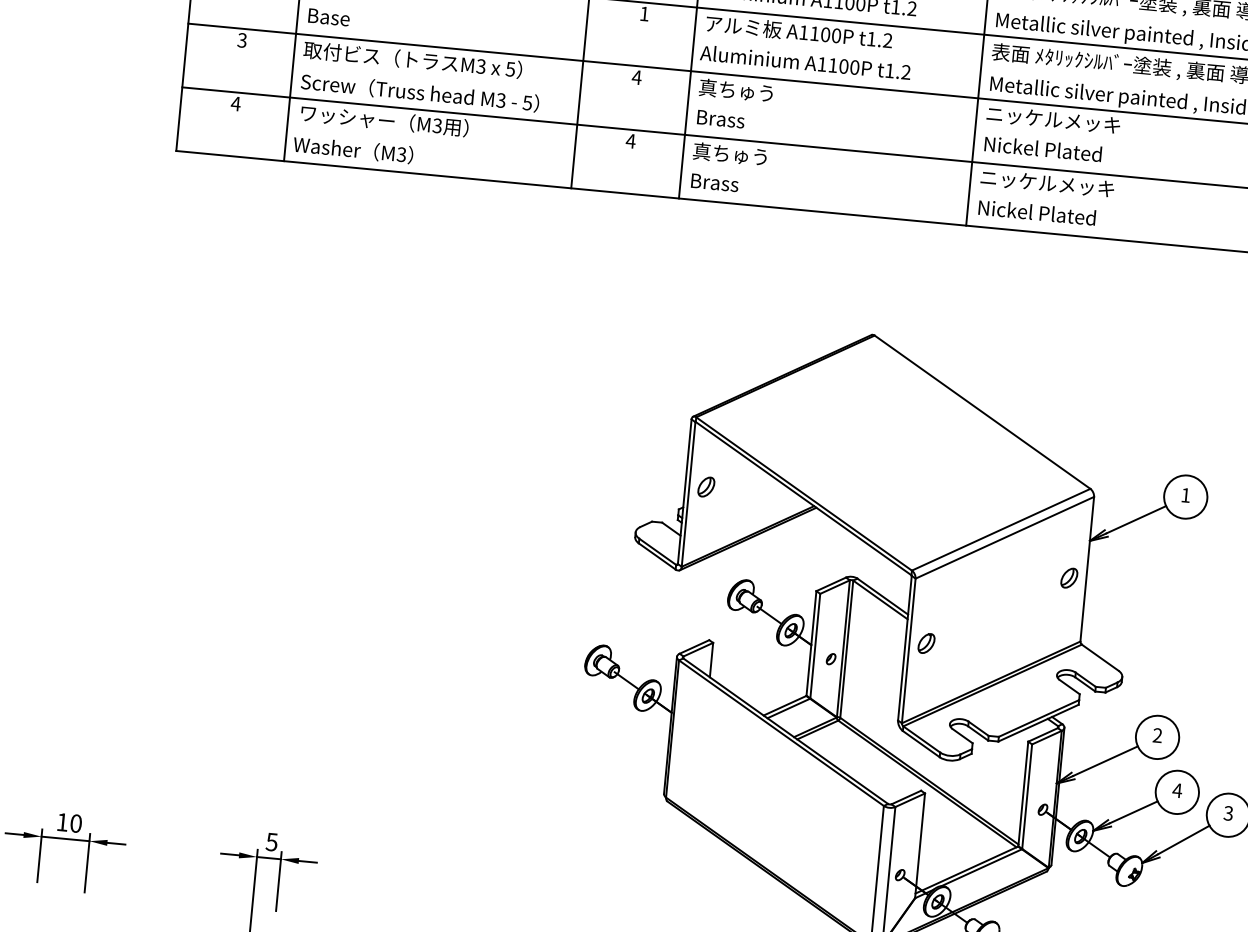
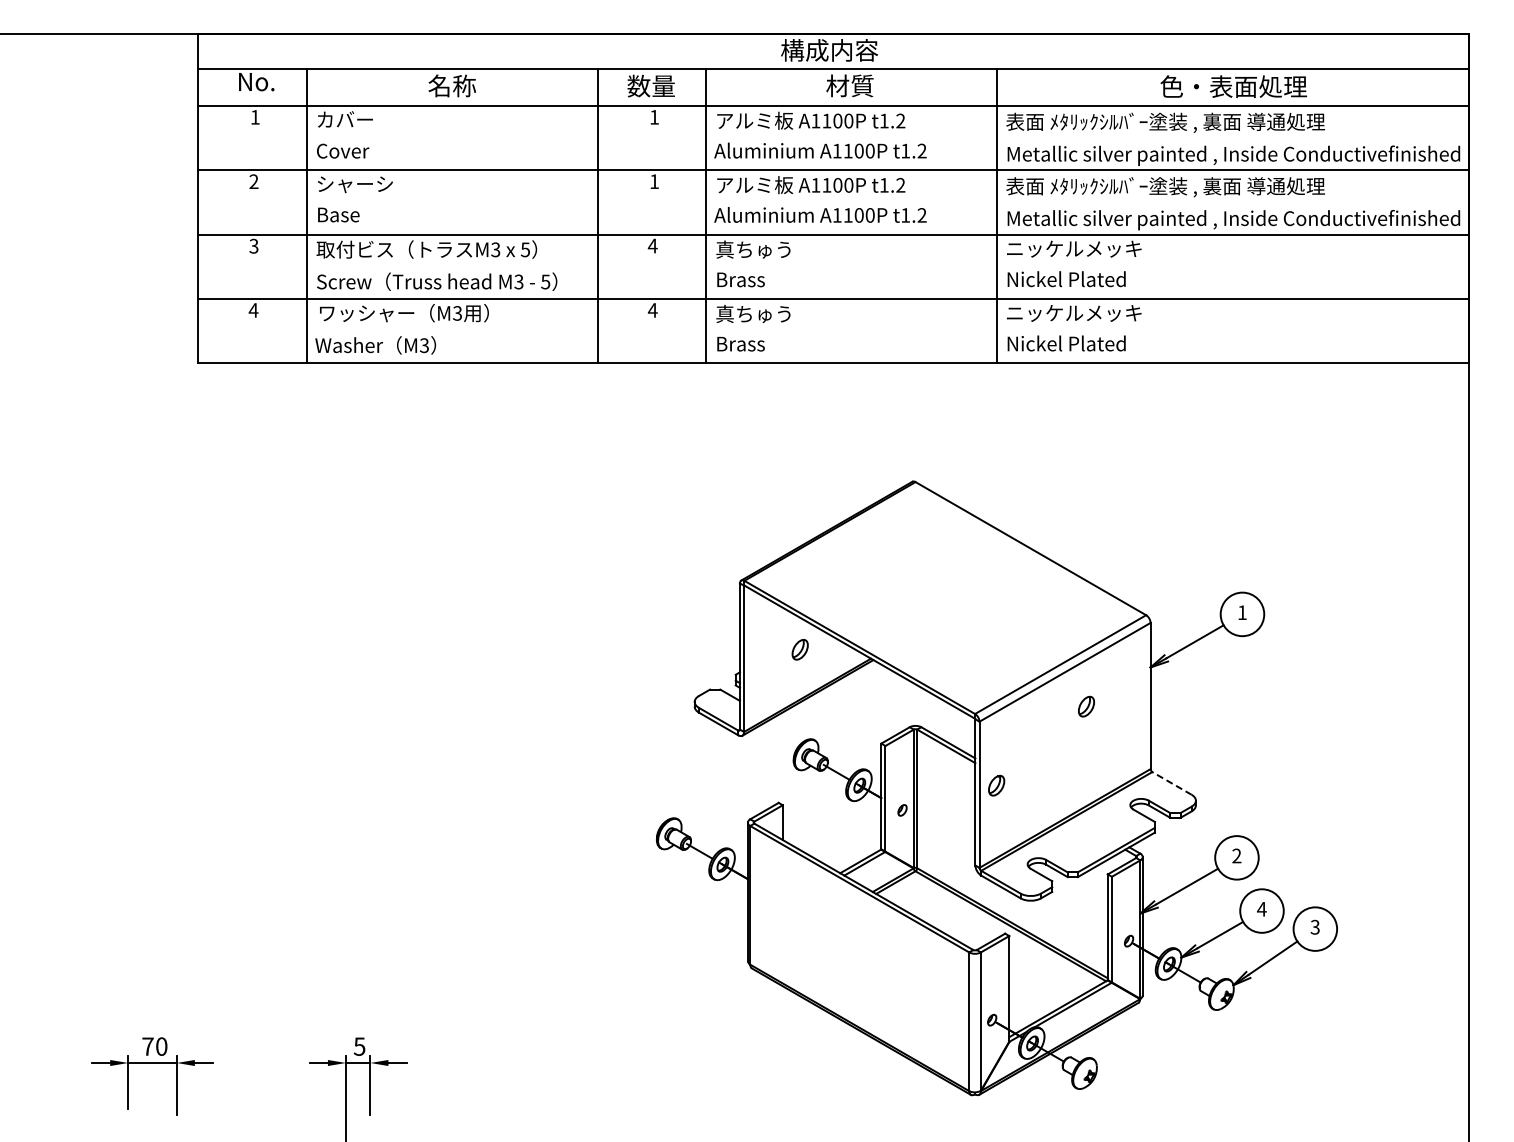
part: (705, 486) -> (799, 649), moved
part: (1069, 577) -> (1086, 706), moved
line: (1100, 657) -> (1172, 783), solid -> dashed
text: (62, 822) -> (147, 1046), 10 -> 70

